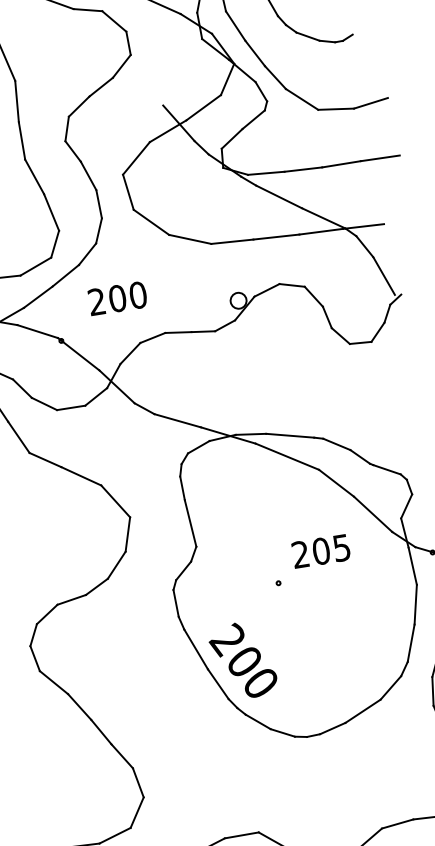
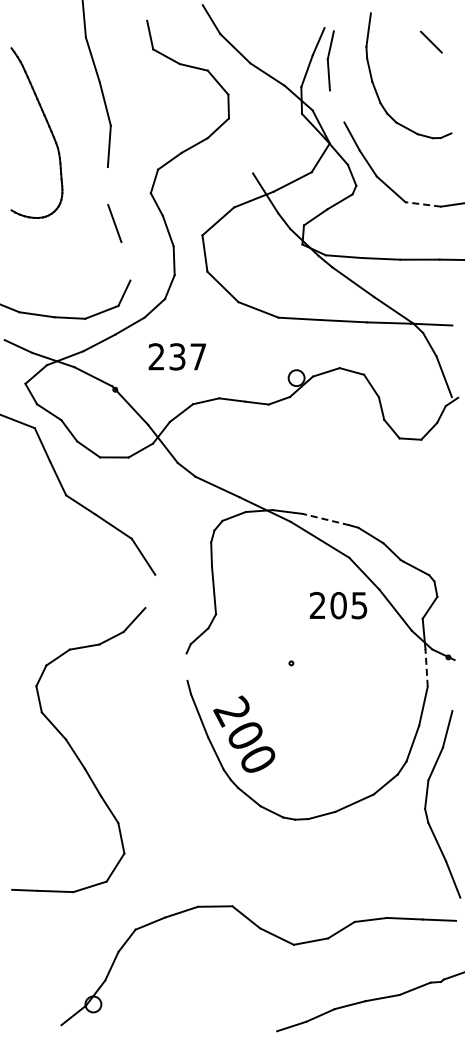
line: (235, 26) -> (336, 106), removed
line: (336, 109) -> (423, 204), solid -> dashed
line: (21, 141) -> (107, 186), removed
line: (51, 212) -> (125, 261), removed
text: (127, 296) -> (187, 356), 200 -> 237
line: (289, 435) -> (325, 519), solid -> dashed
line: (128, 534) -> (150, 591), removed
text: (321, 551) -> (338, 605), moved
line: (412, 565) -> (426, 667), solid -> dashed
line: (175, 602) -> (186, 666), removed

